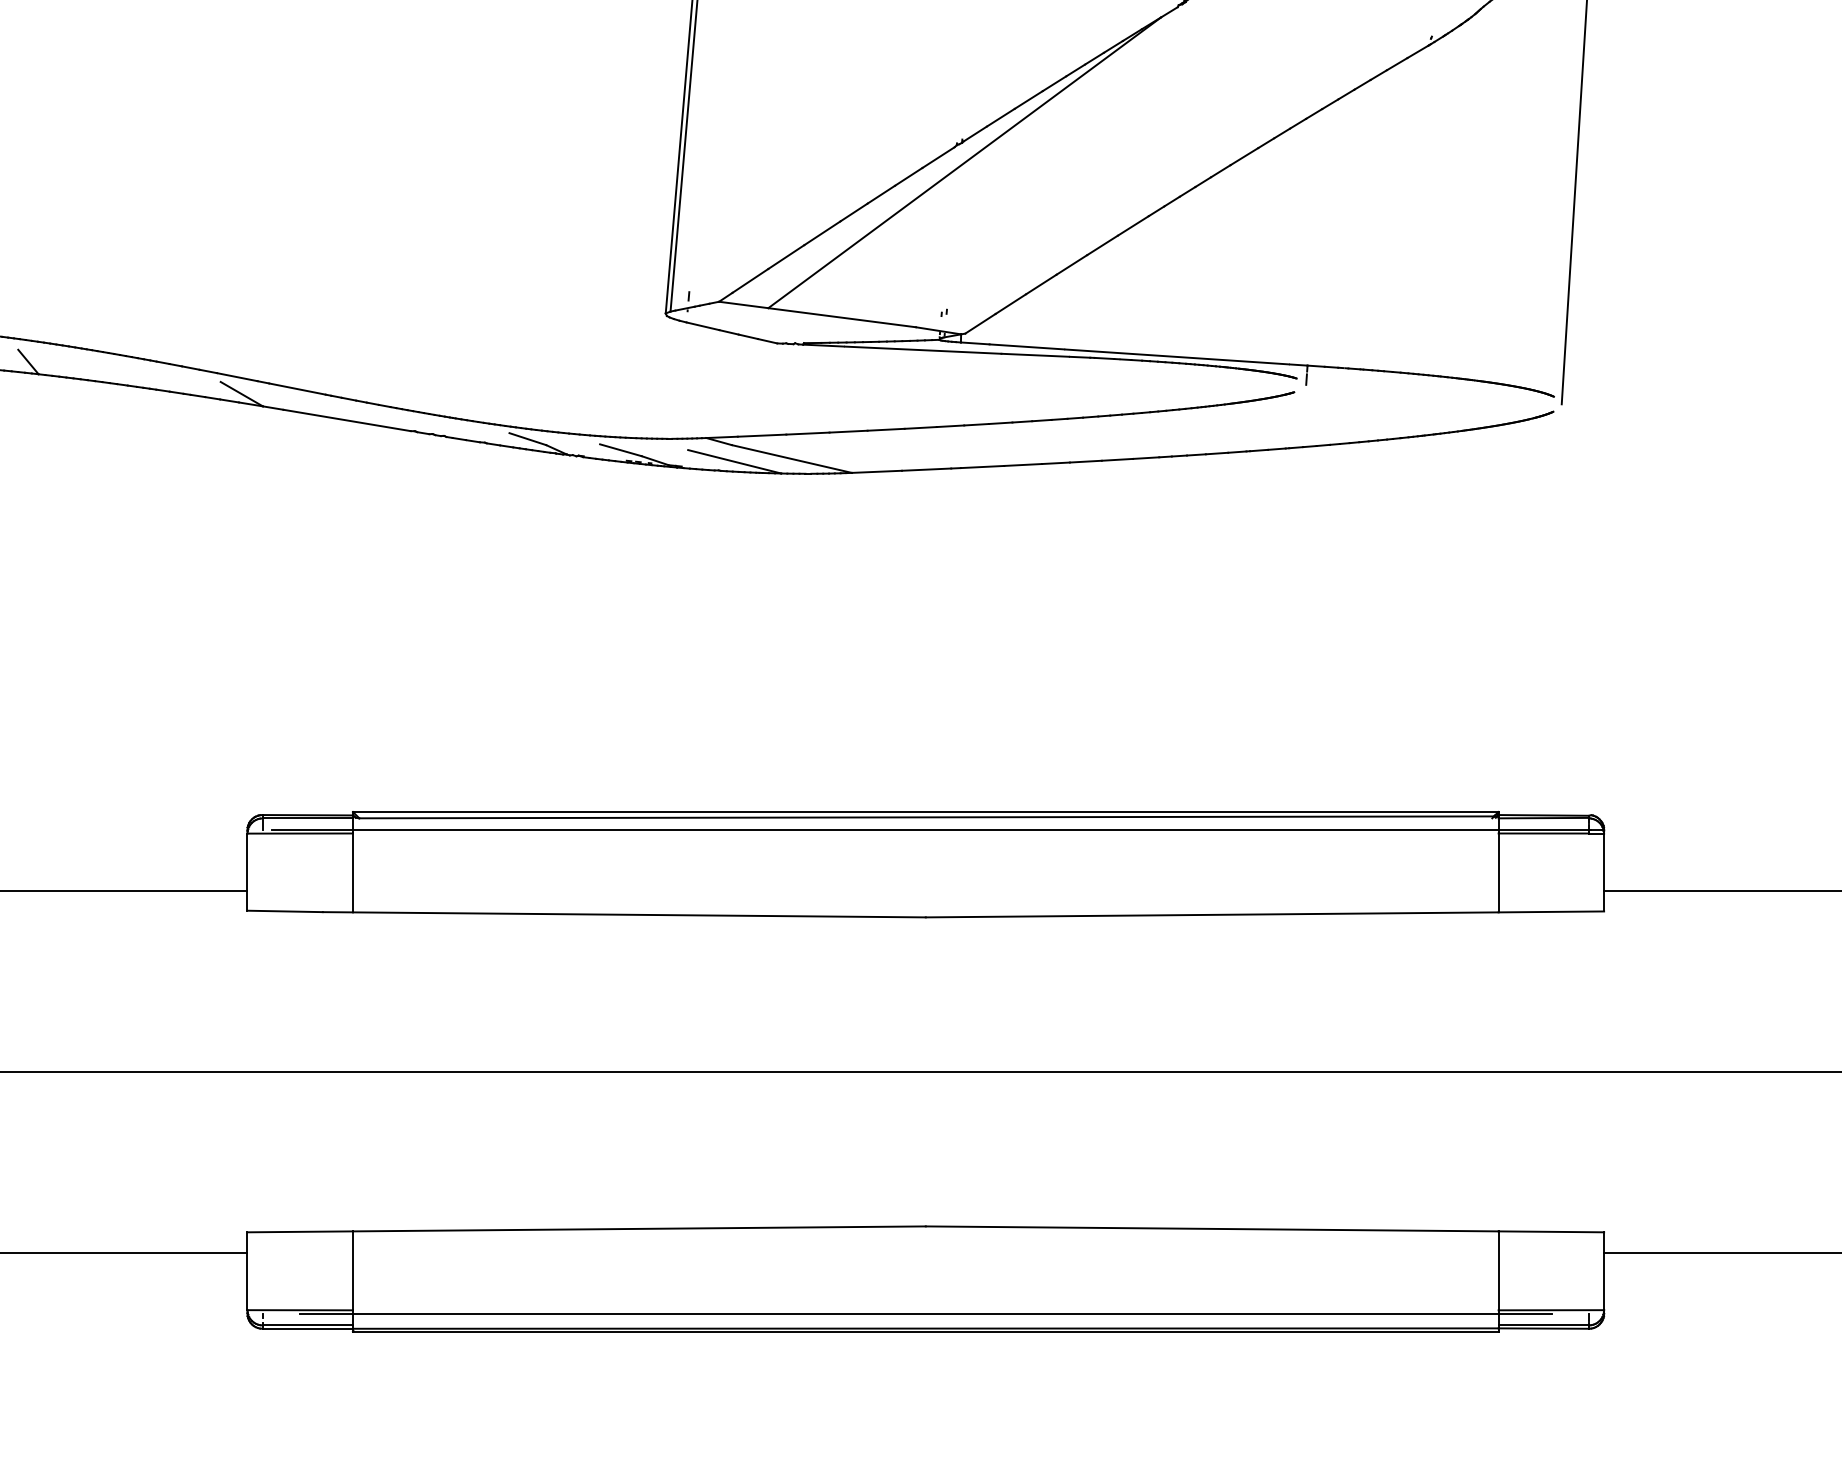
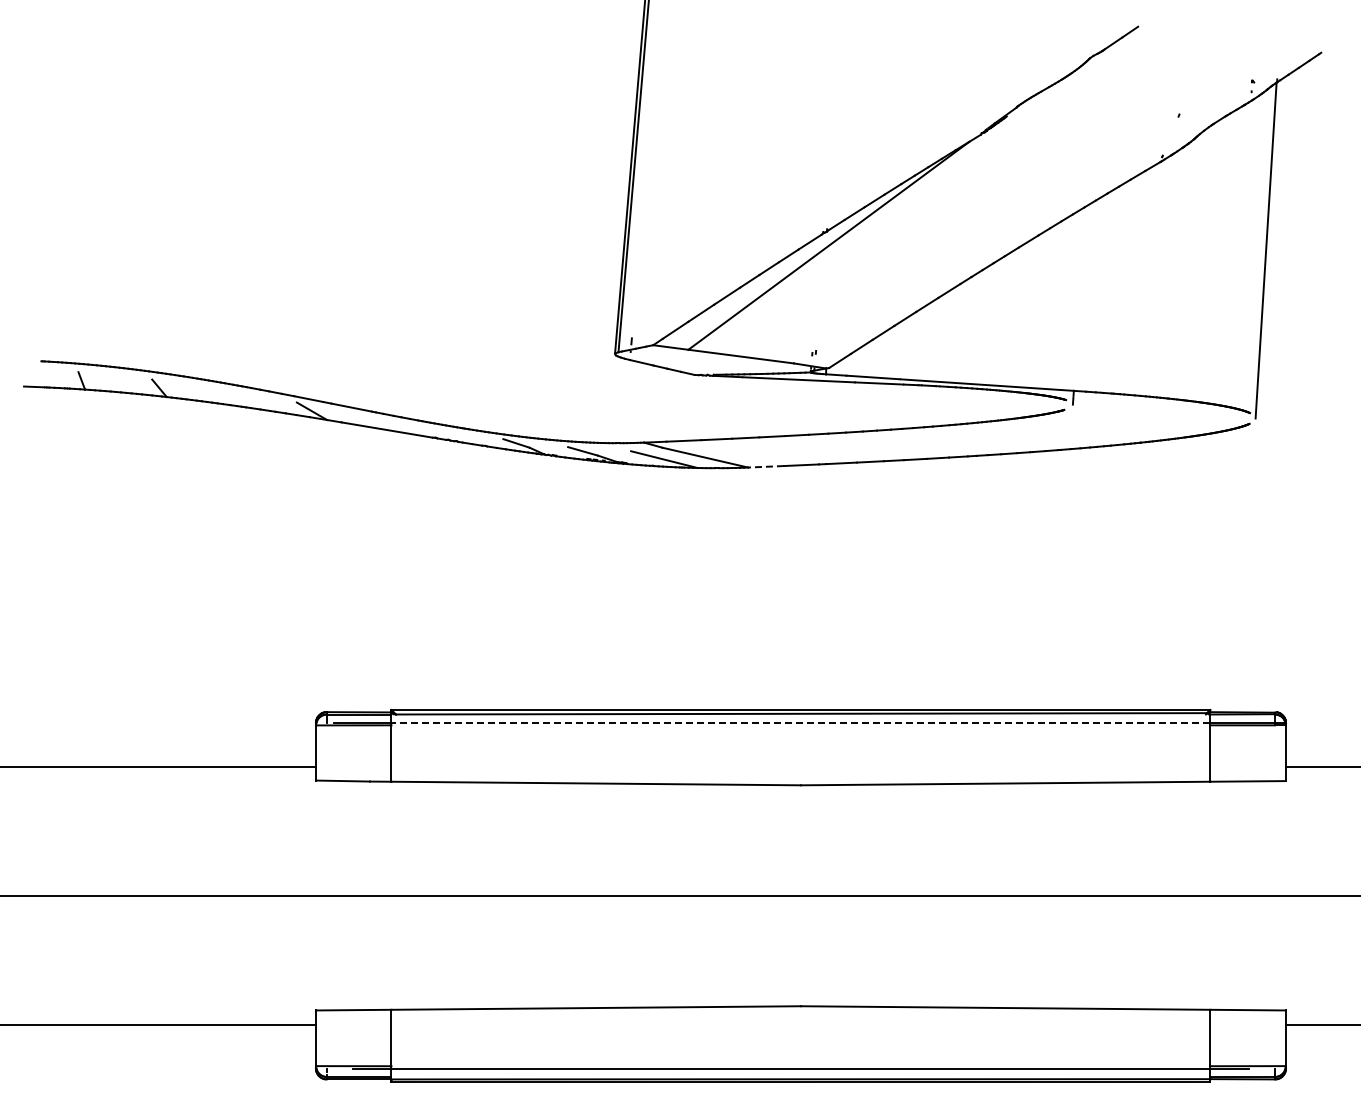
line: (877, 471) -> (766, 466), solid -> dashed
line: (925, 829) -> (800, 722), solid -> dashed

